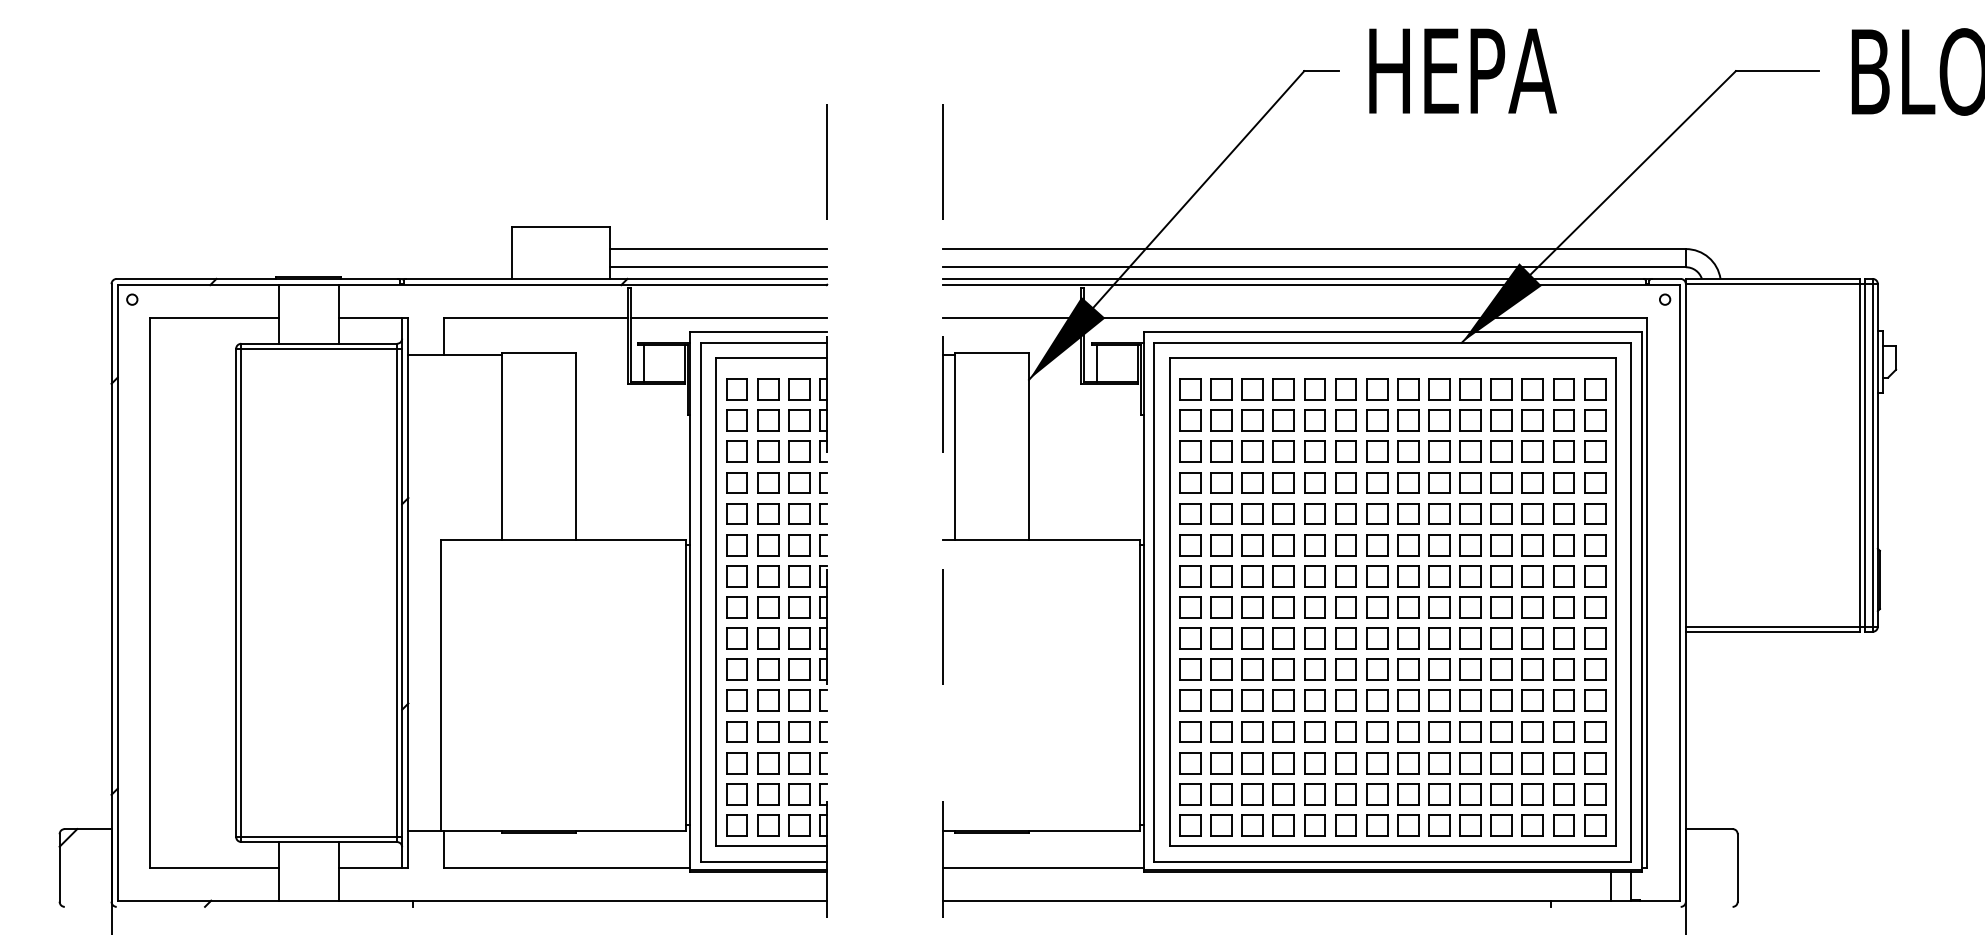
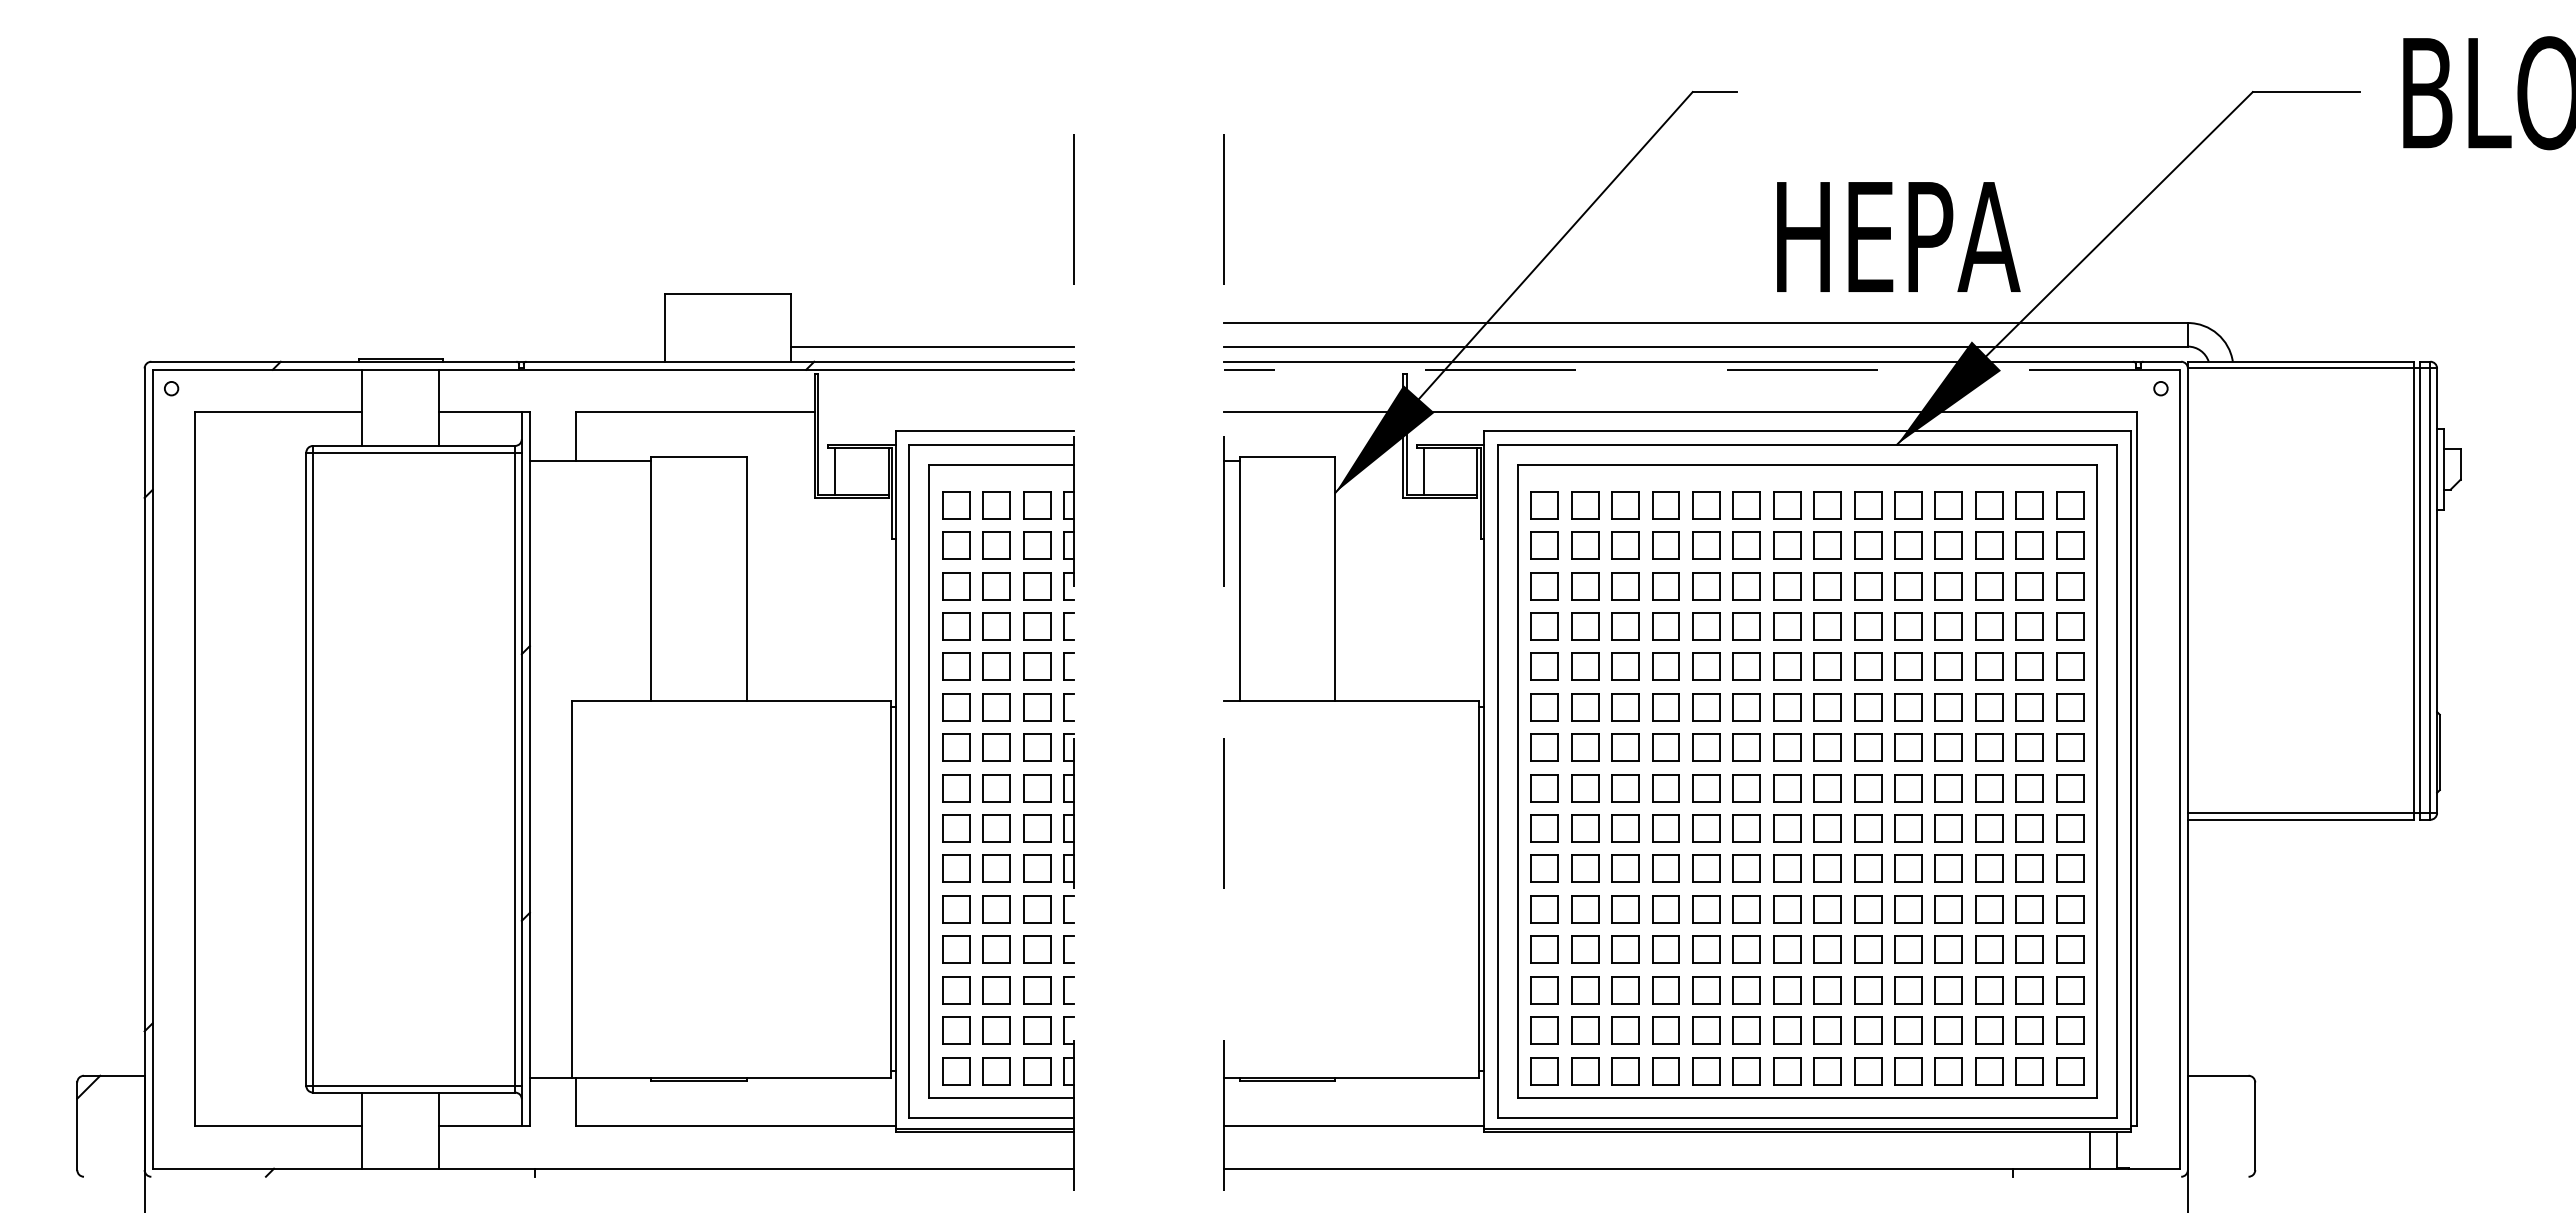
text: (1462, 70) -> (1898, 236), moved
line: (718, 249) -> (932, 323), removed
line: (1311, 284) -> (1702, 369), solid -> dashed
line: (728, 318) -> (945, 412), removed

